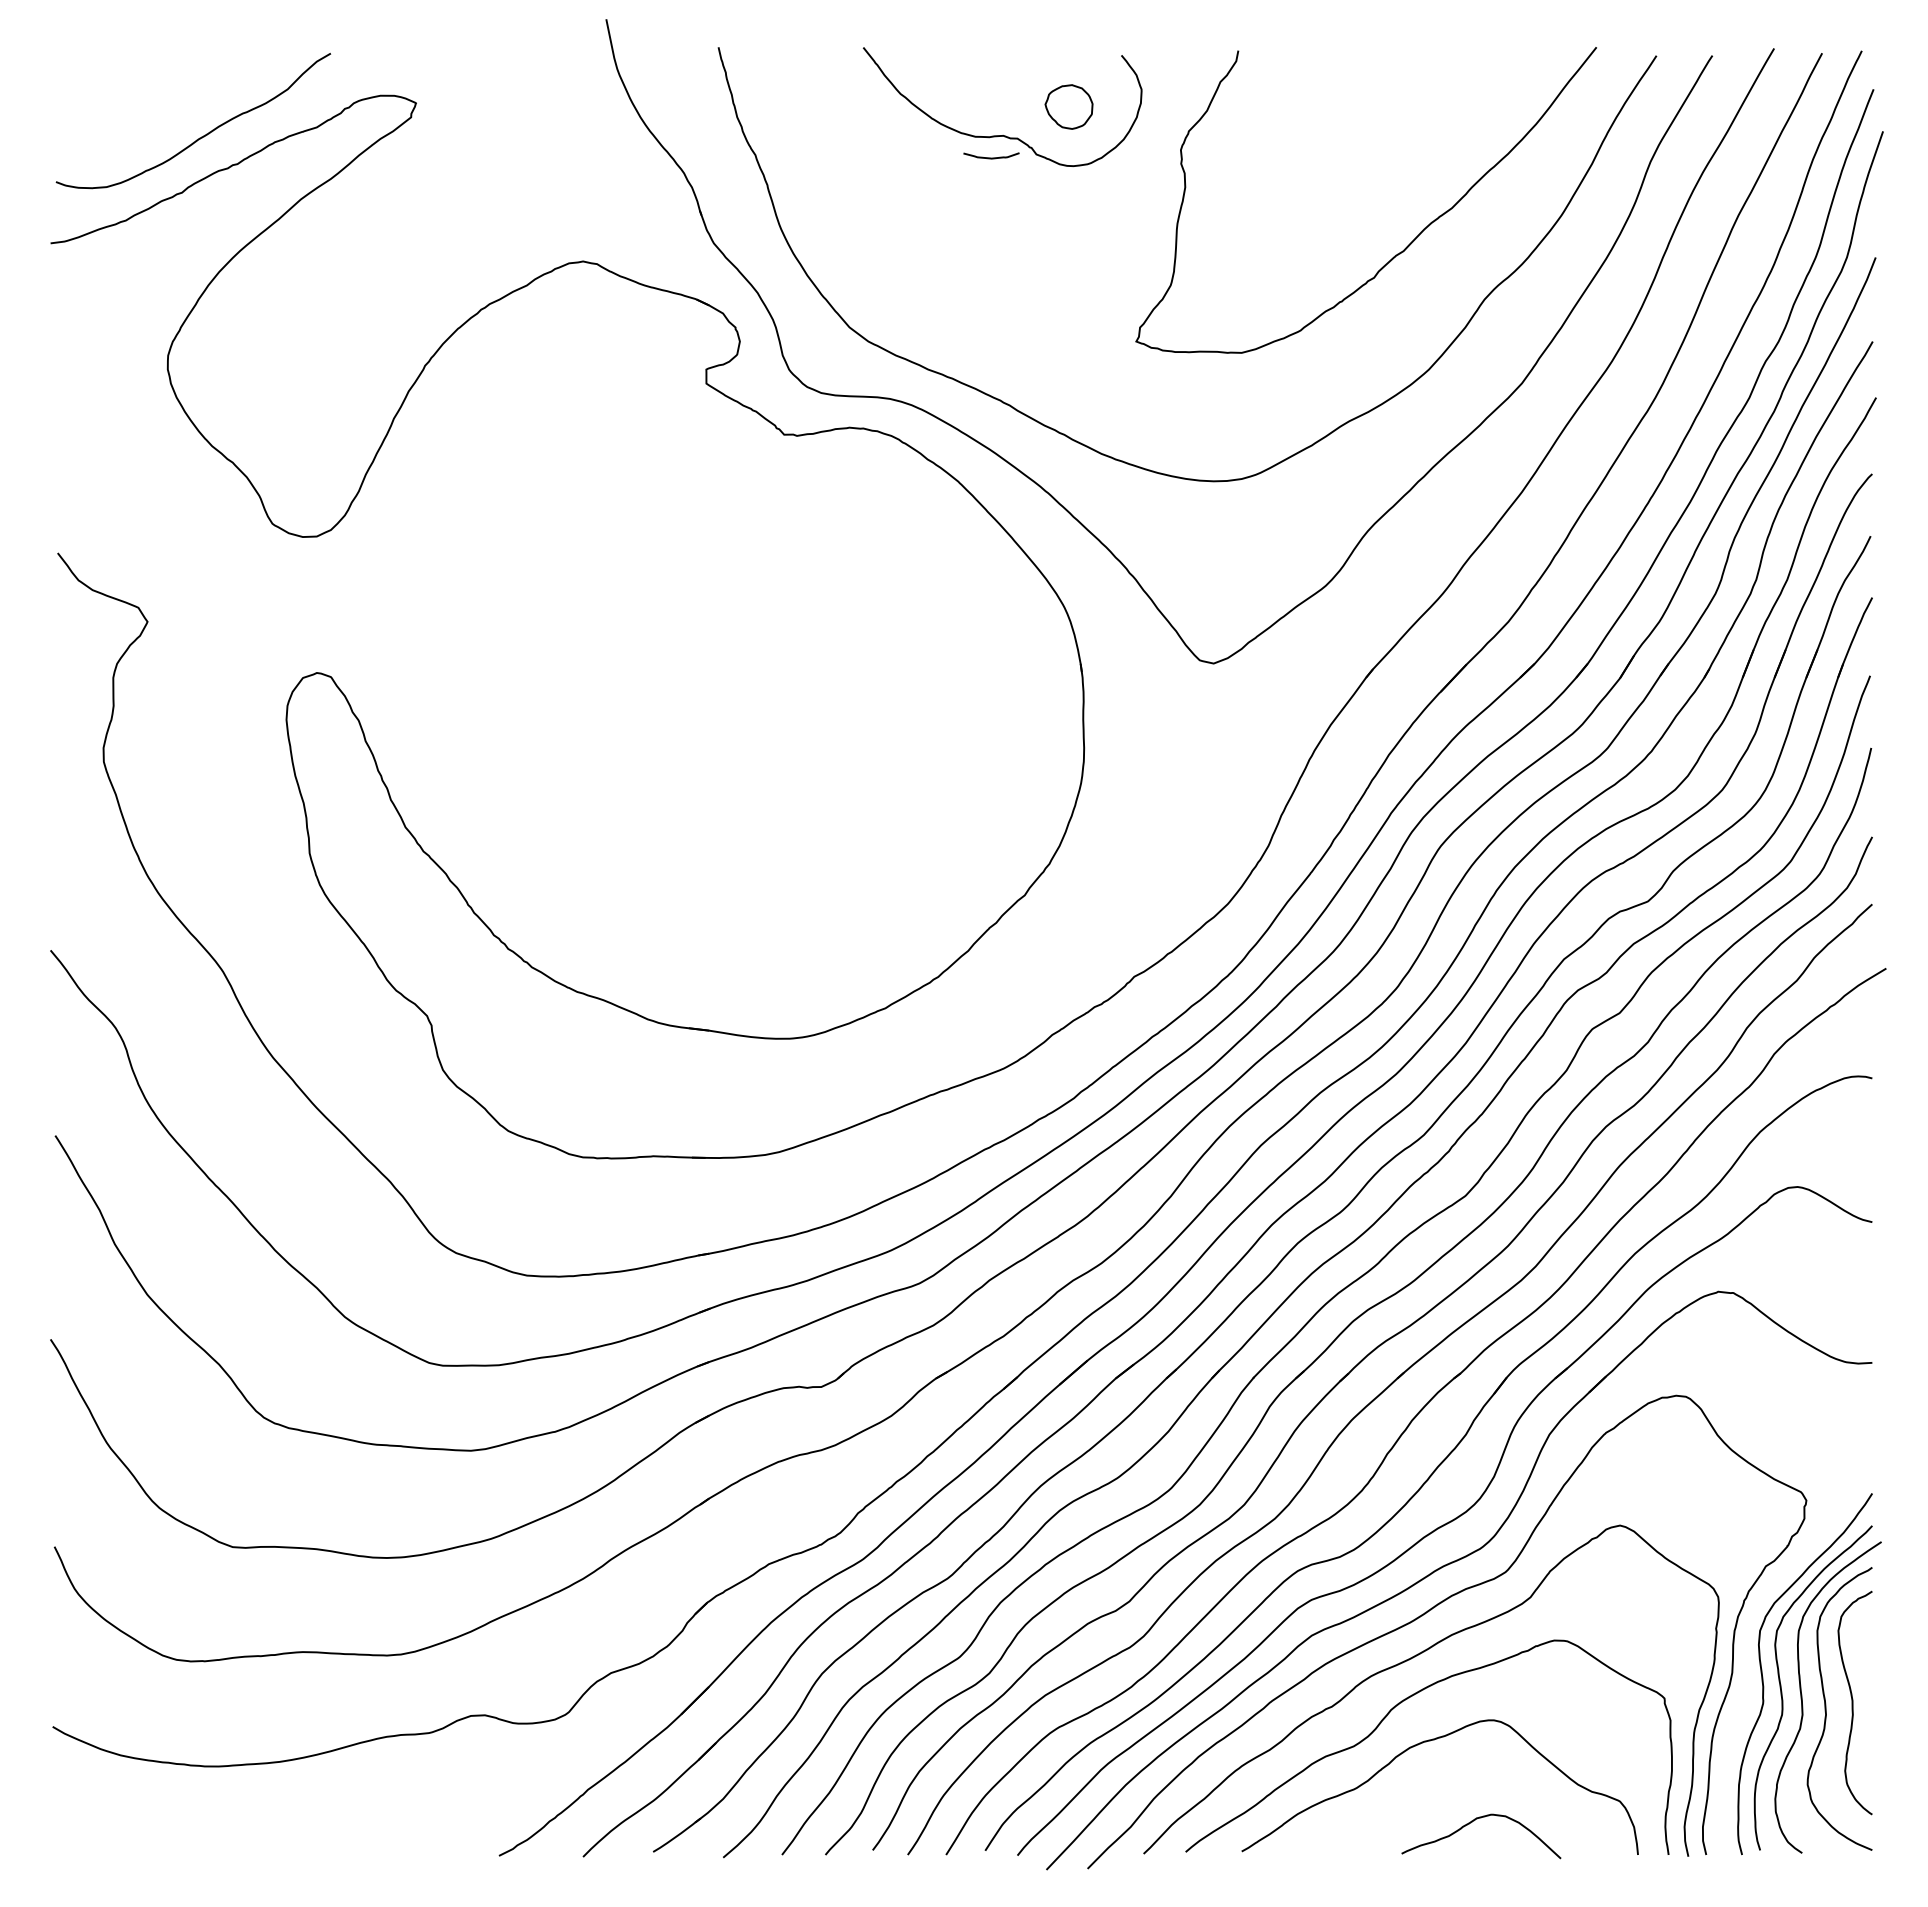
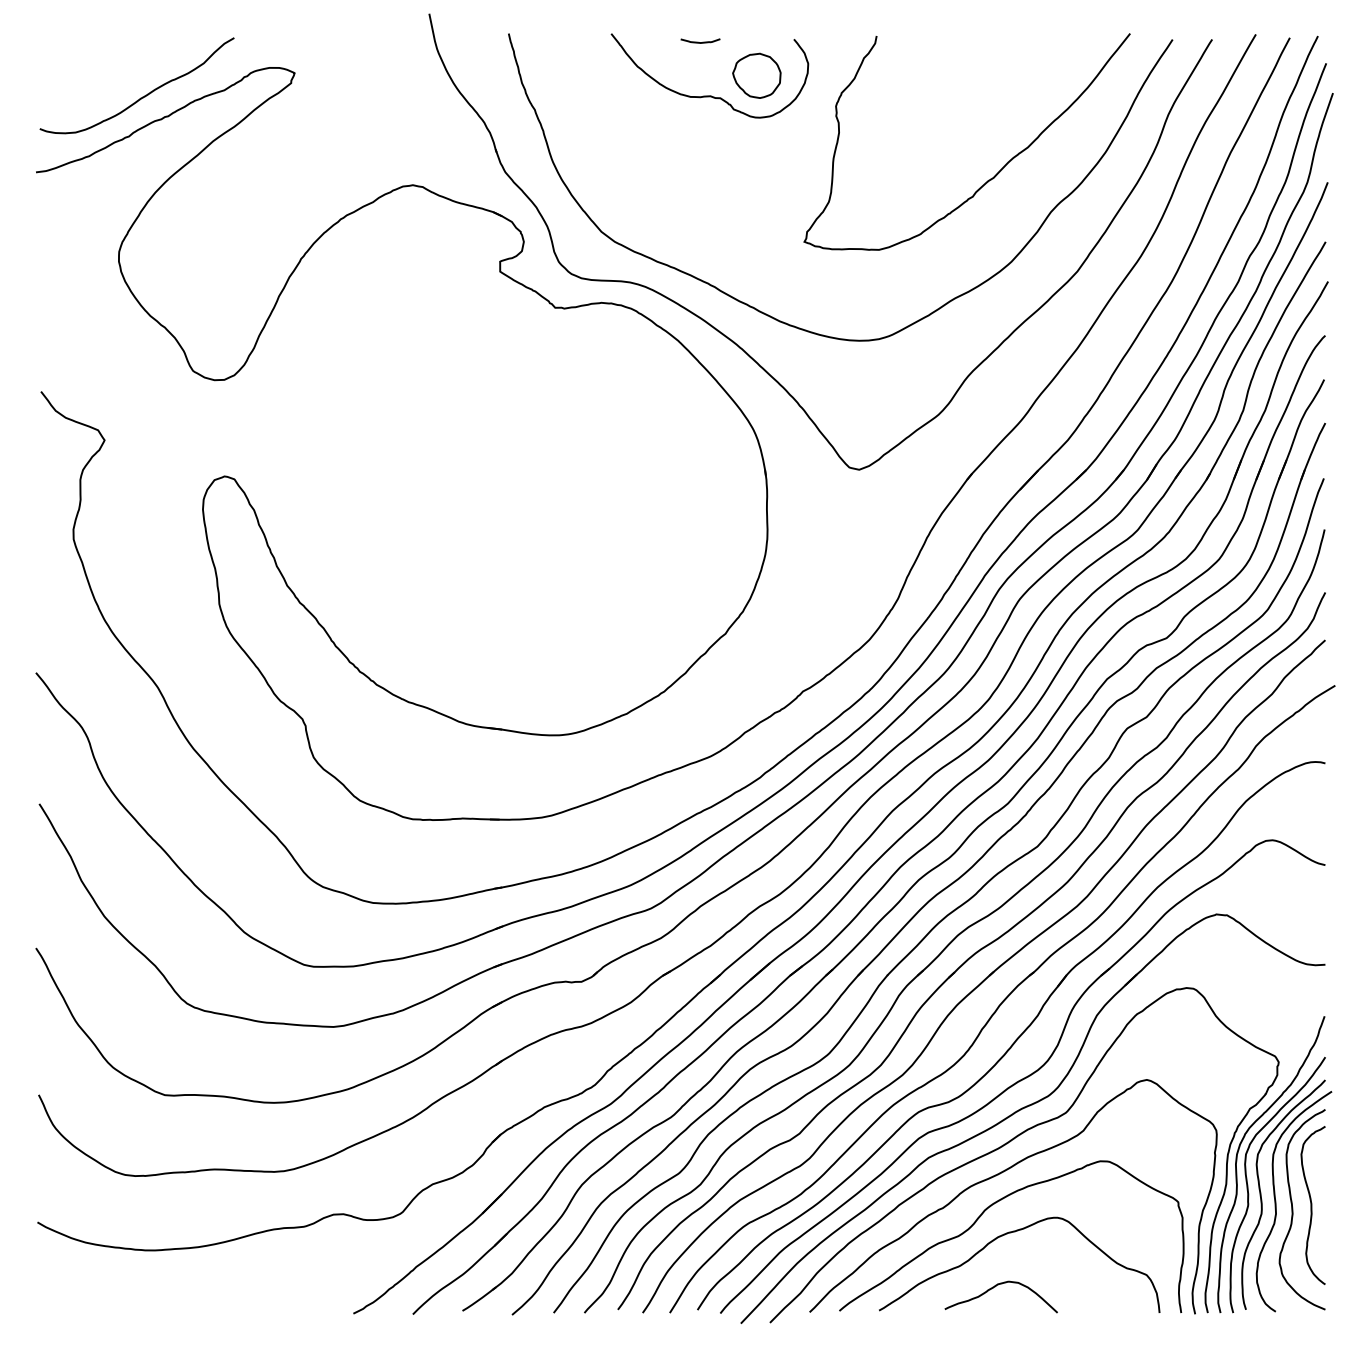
part: (1068, 106) -> (756, 75), size x1.43
curve: (991, 157) -> (700, 42), moved
curve: (1747, 1641) -> (1237, 1161), added
curve: (1472, 1822) -> (994, 1287), moved

